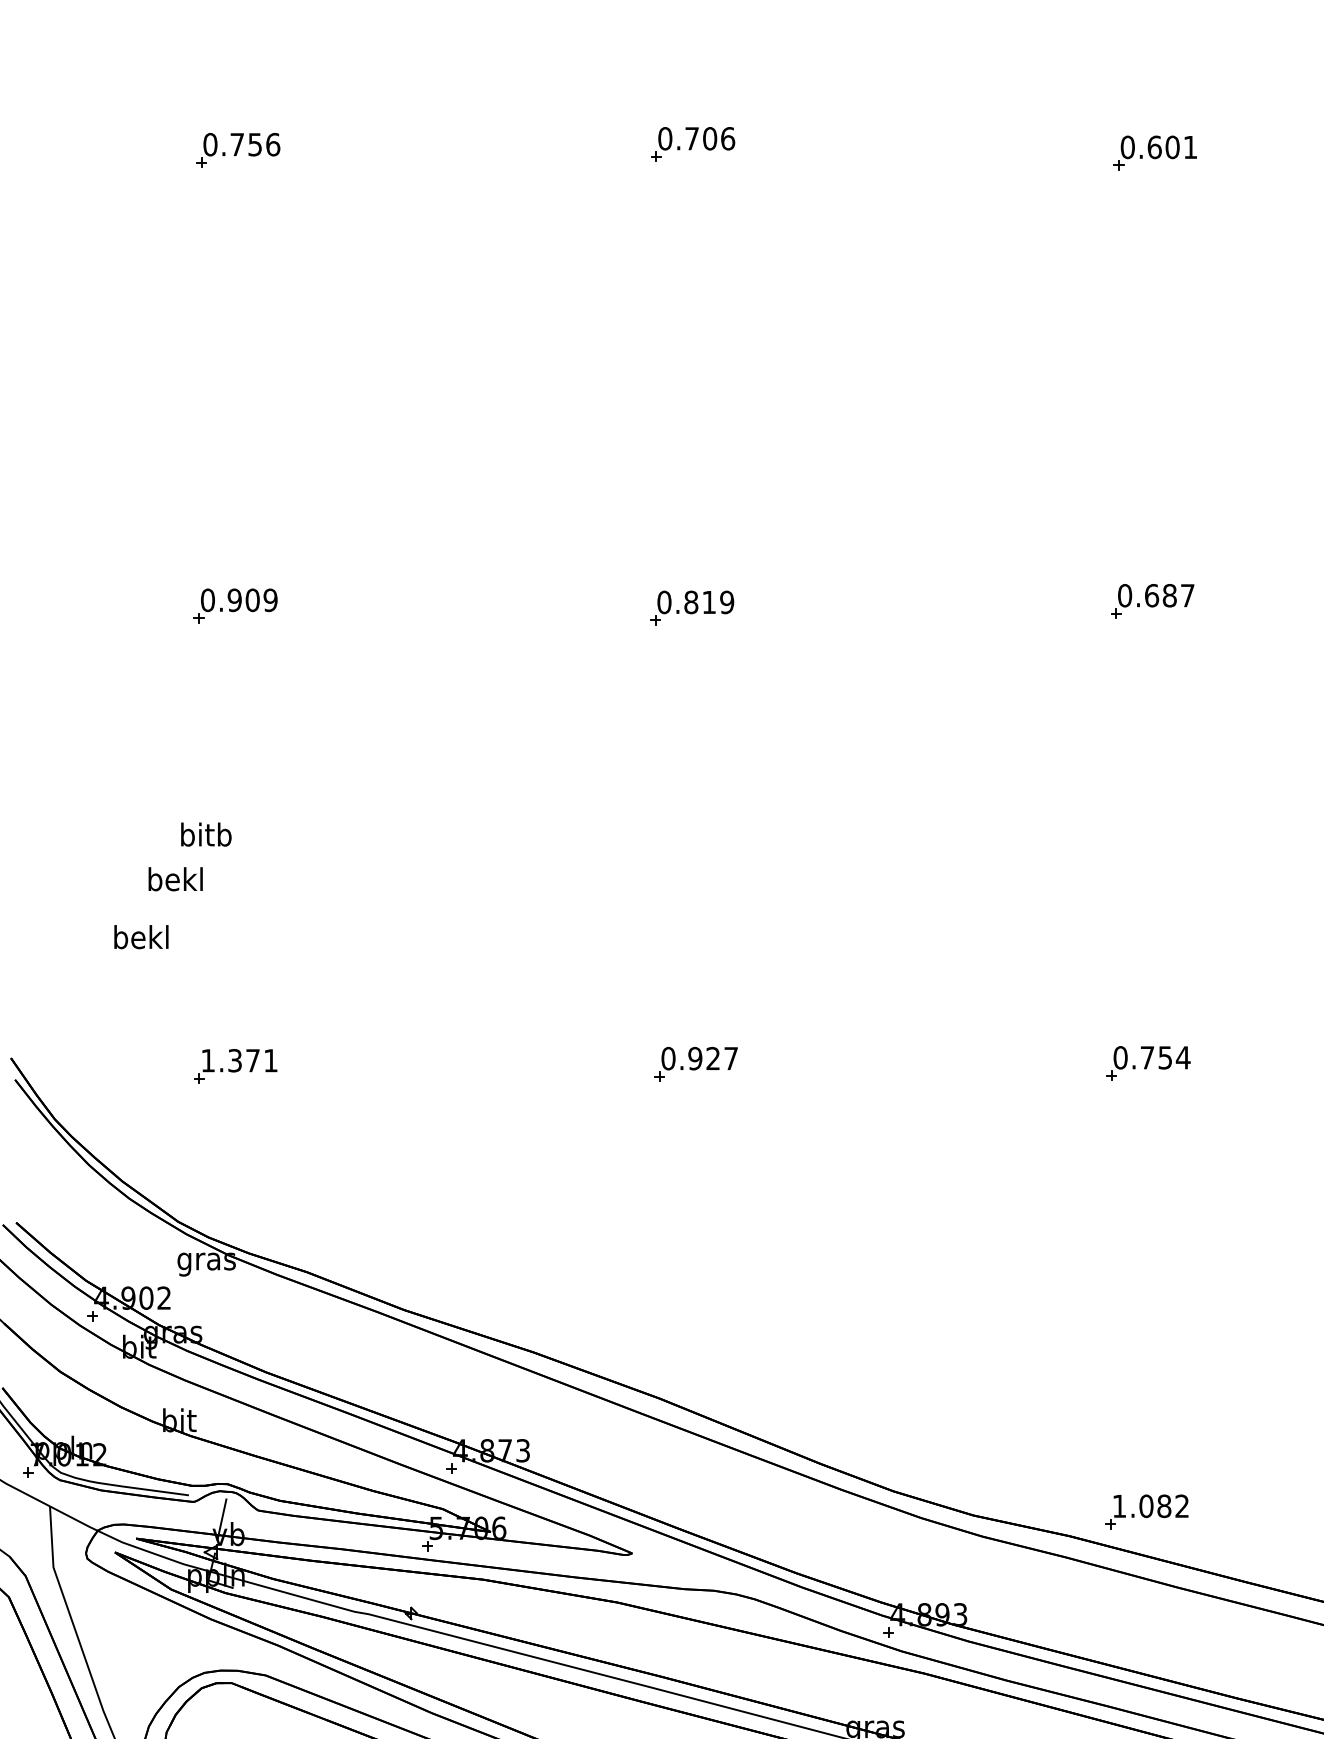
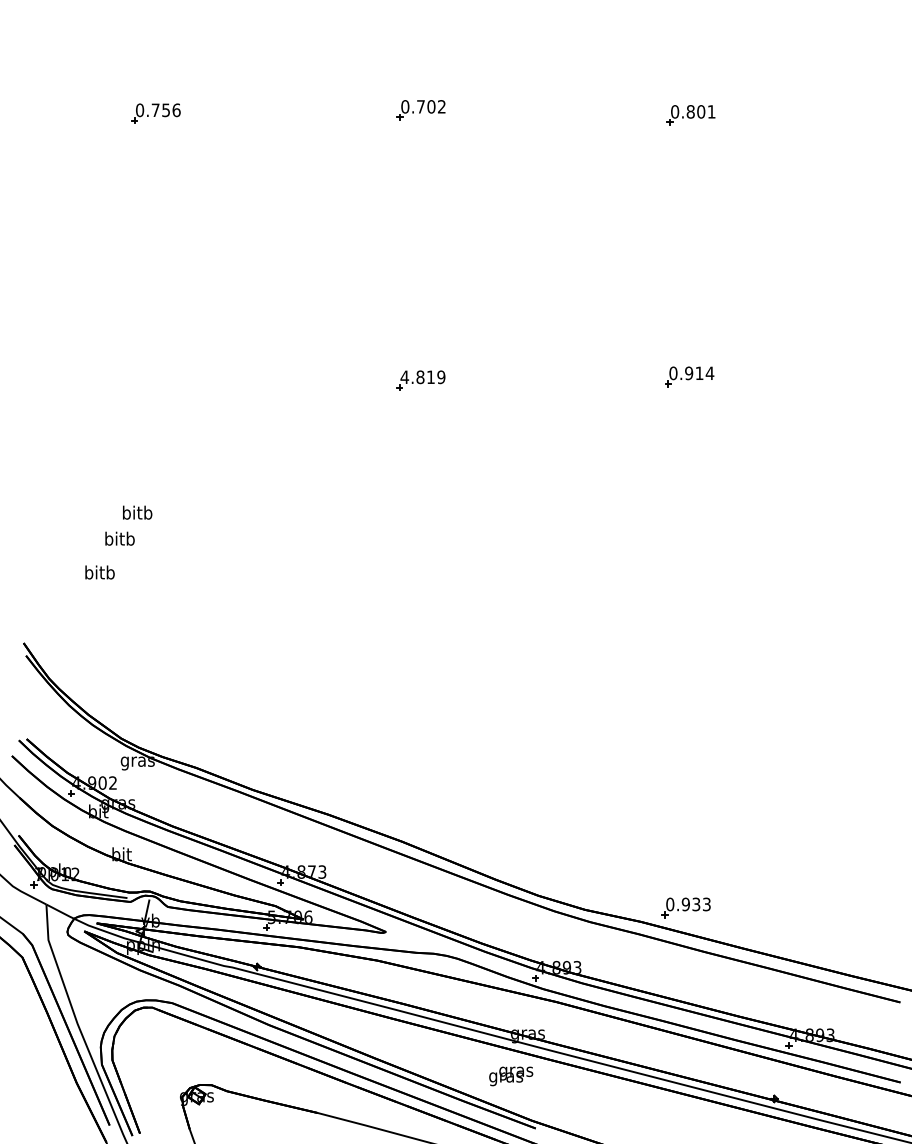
text: (727, 138) -> (441, 106), 0.706 -> 0.702
text: (1154, 146) -> (690, 111), 0.601 -> 0.801
text: (1169, 595) -> (699, 373), 0.687 -> 0.914
text: (663, 602) -> (404, 377), 0.819 -> 4.819
part: (235, 606) -> (154, 379), removed
text: (175, 878) -> (119, 538), bekl -> bitb
text: (140, 937) -> (99, 572), bekl -> bitb
part: (694, 1063) -> (422, 646), removed
part: (1147, 1063) -> (686, 646), removed
part: (235, 1065) -> (154, 647), removed
text: (1150, 1506) -> (688, 904), 1.082 -> 0.933

